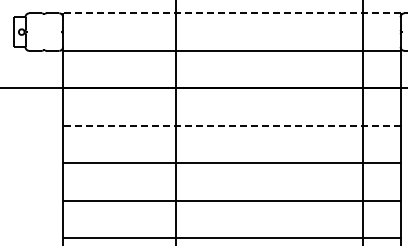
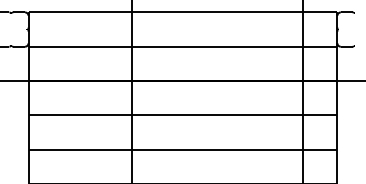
line: (231, 13) -> (182, 12), dashed -> solid
line: (231, 125) -> (182, 115), dashed -> solid

